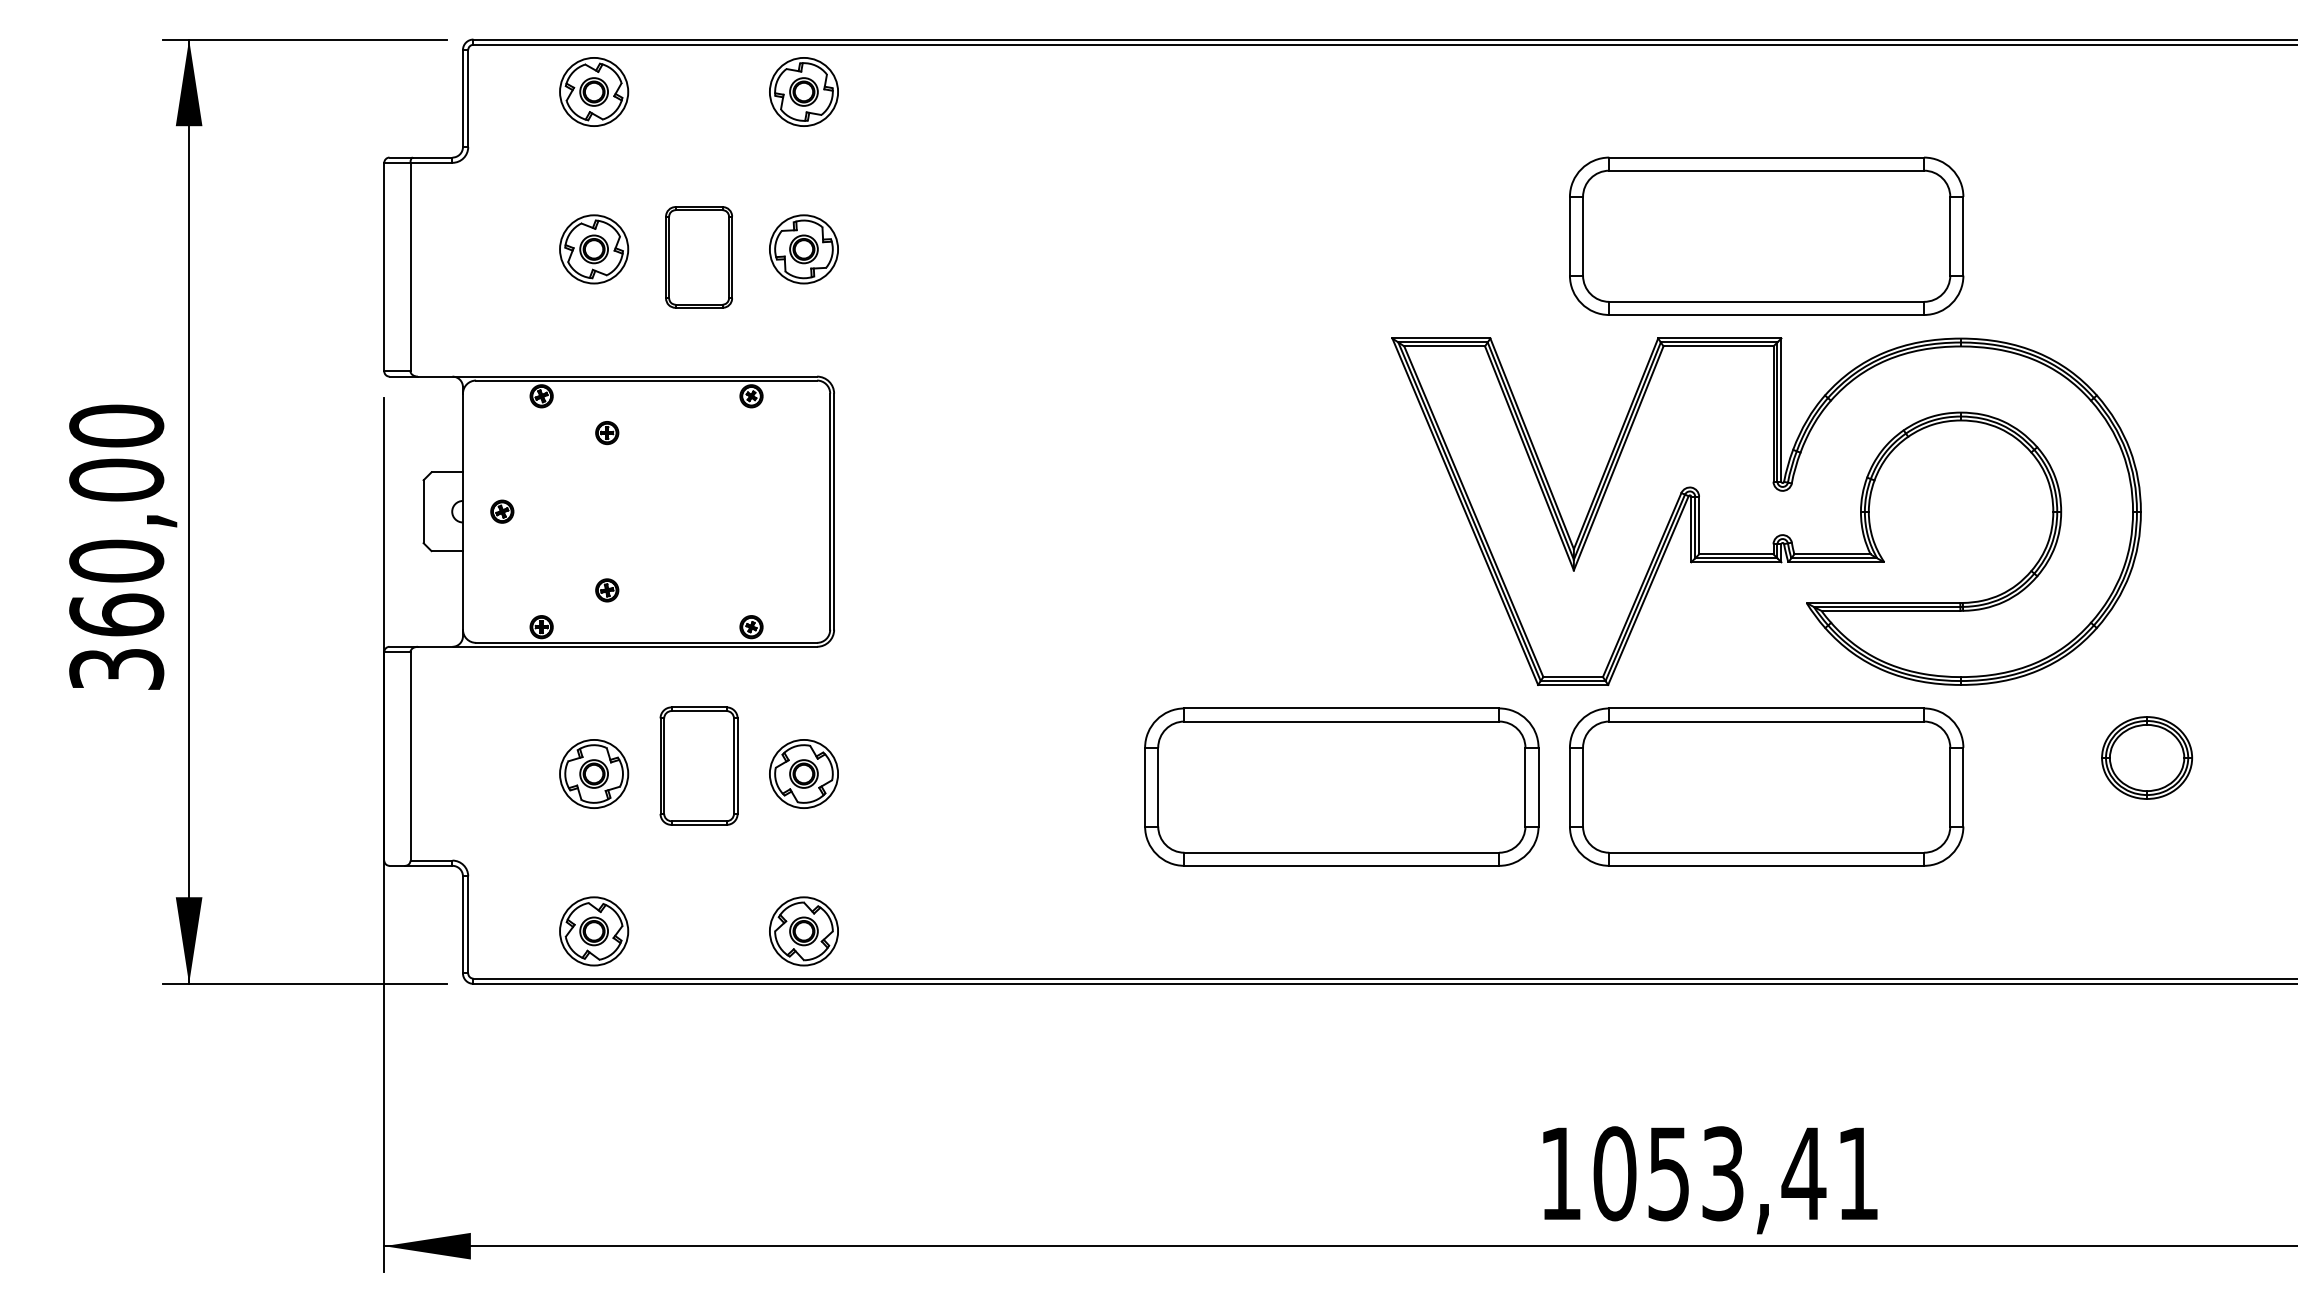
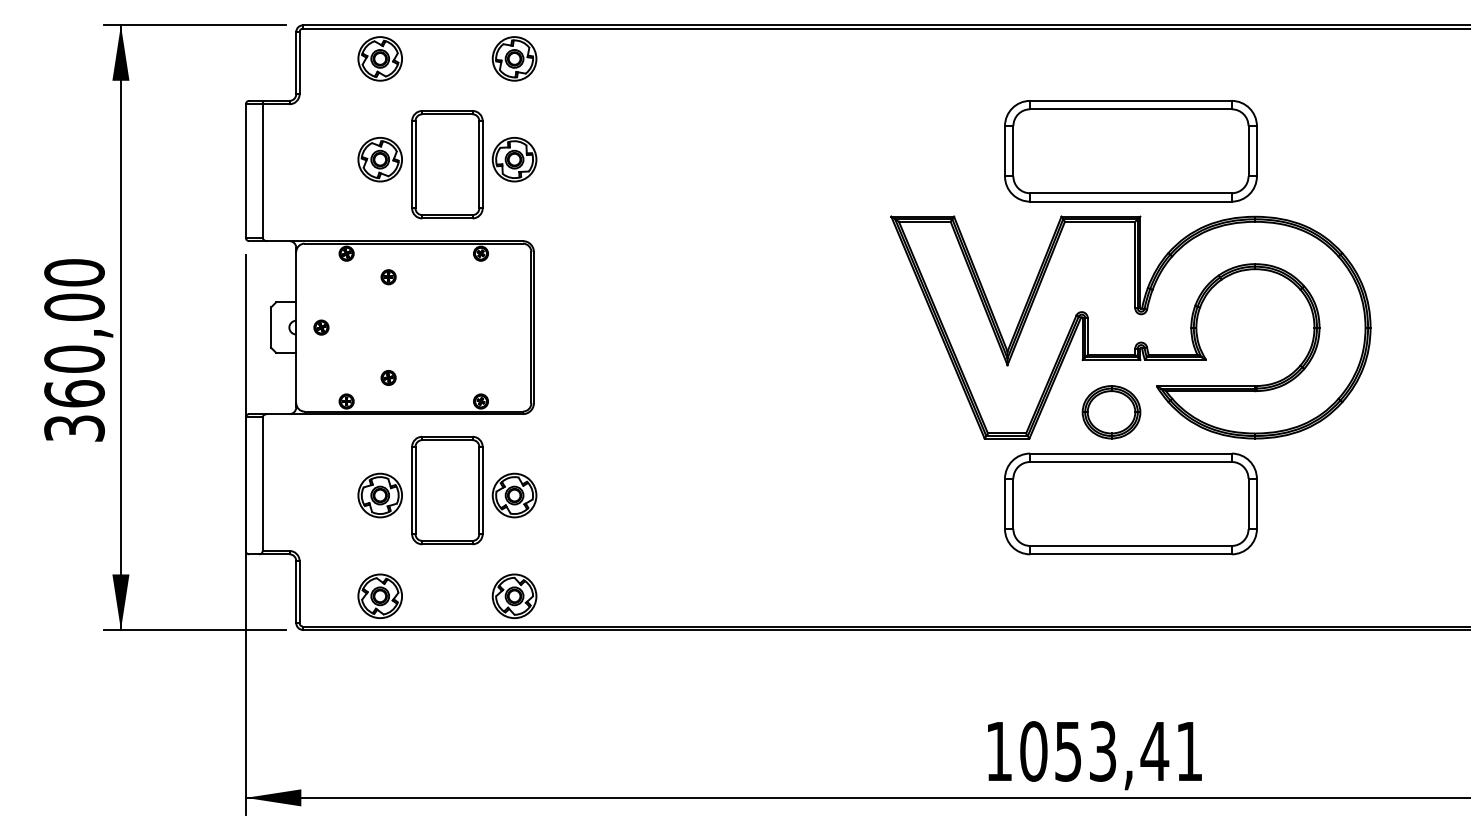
part: (699, 256) -> (447, 164), size x1.67
part: (2147, 758) -> (1111, 412), moved
part: (699, 766) -> (447, 490), size x1.43
part: (1341, 786) -> (858, 503), removed

